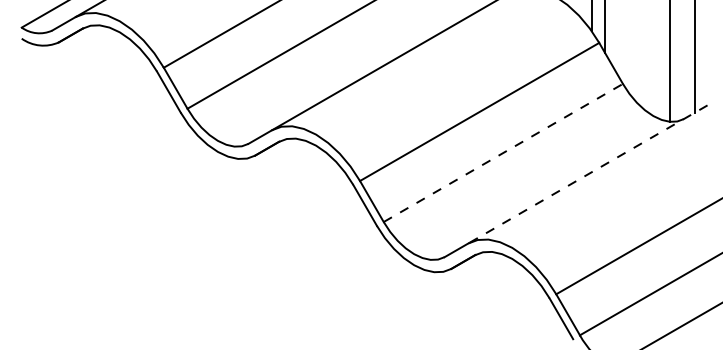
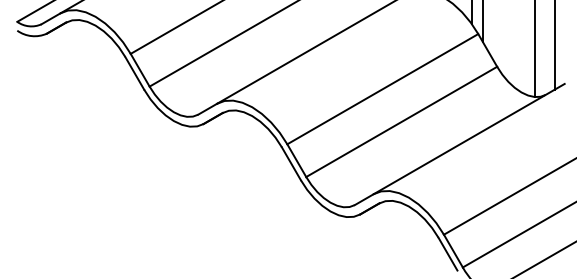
line: (504, 152) -> (402, 121), dashed -> solid
line: (587, 175) -> (468, 139), dashed -> solid

